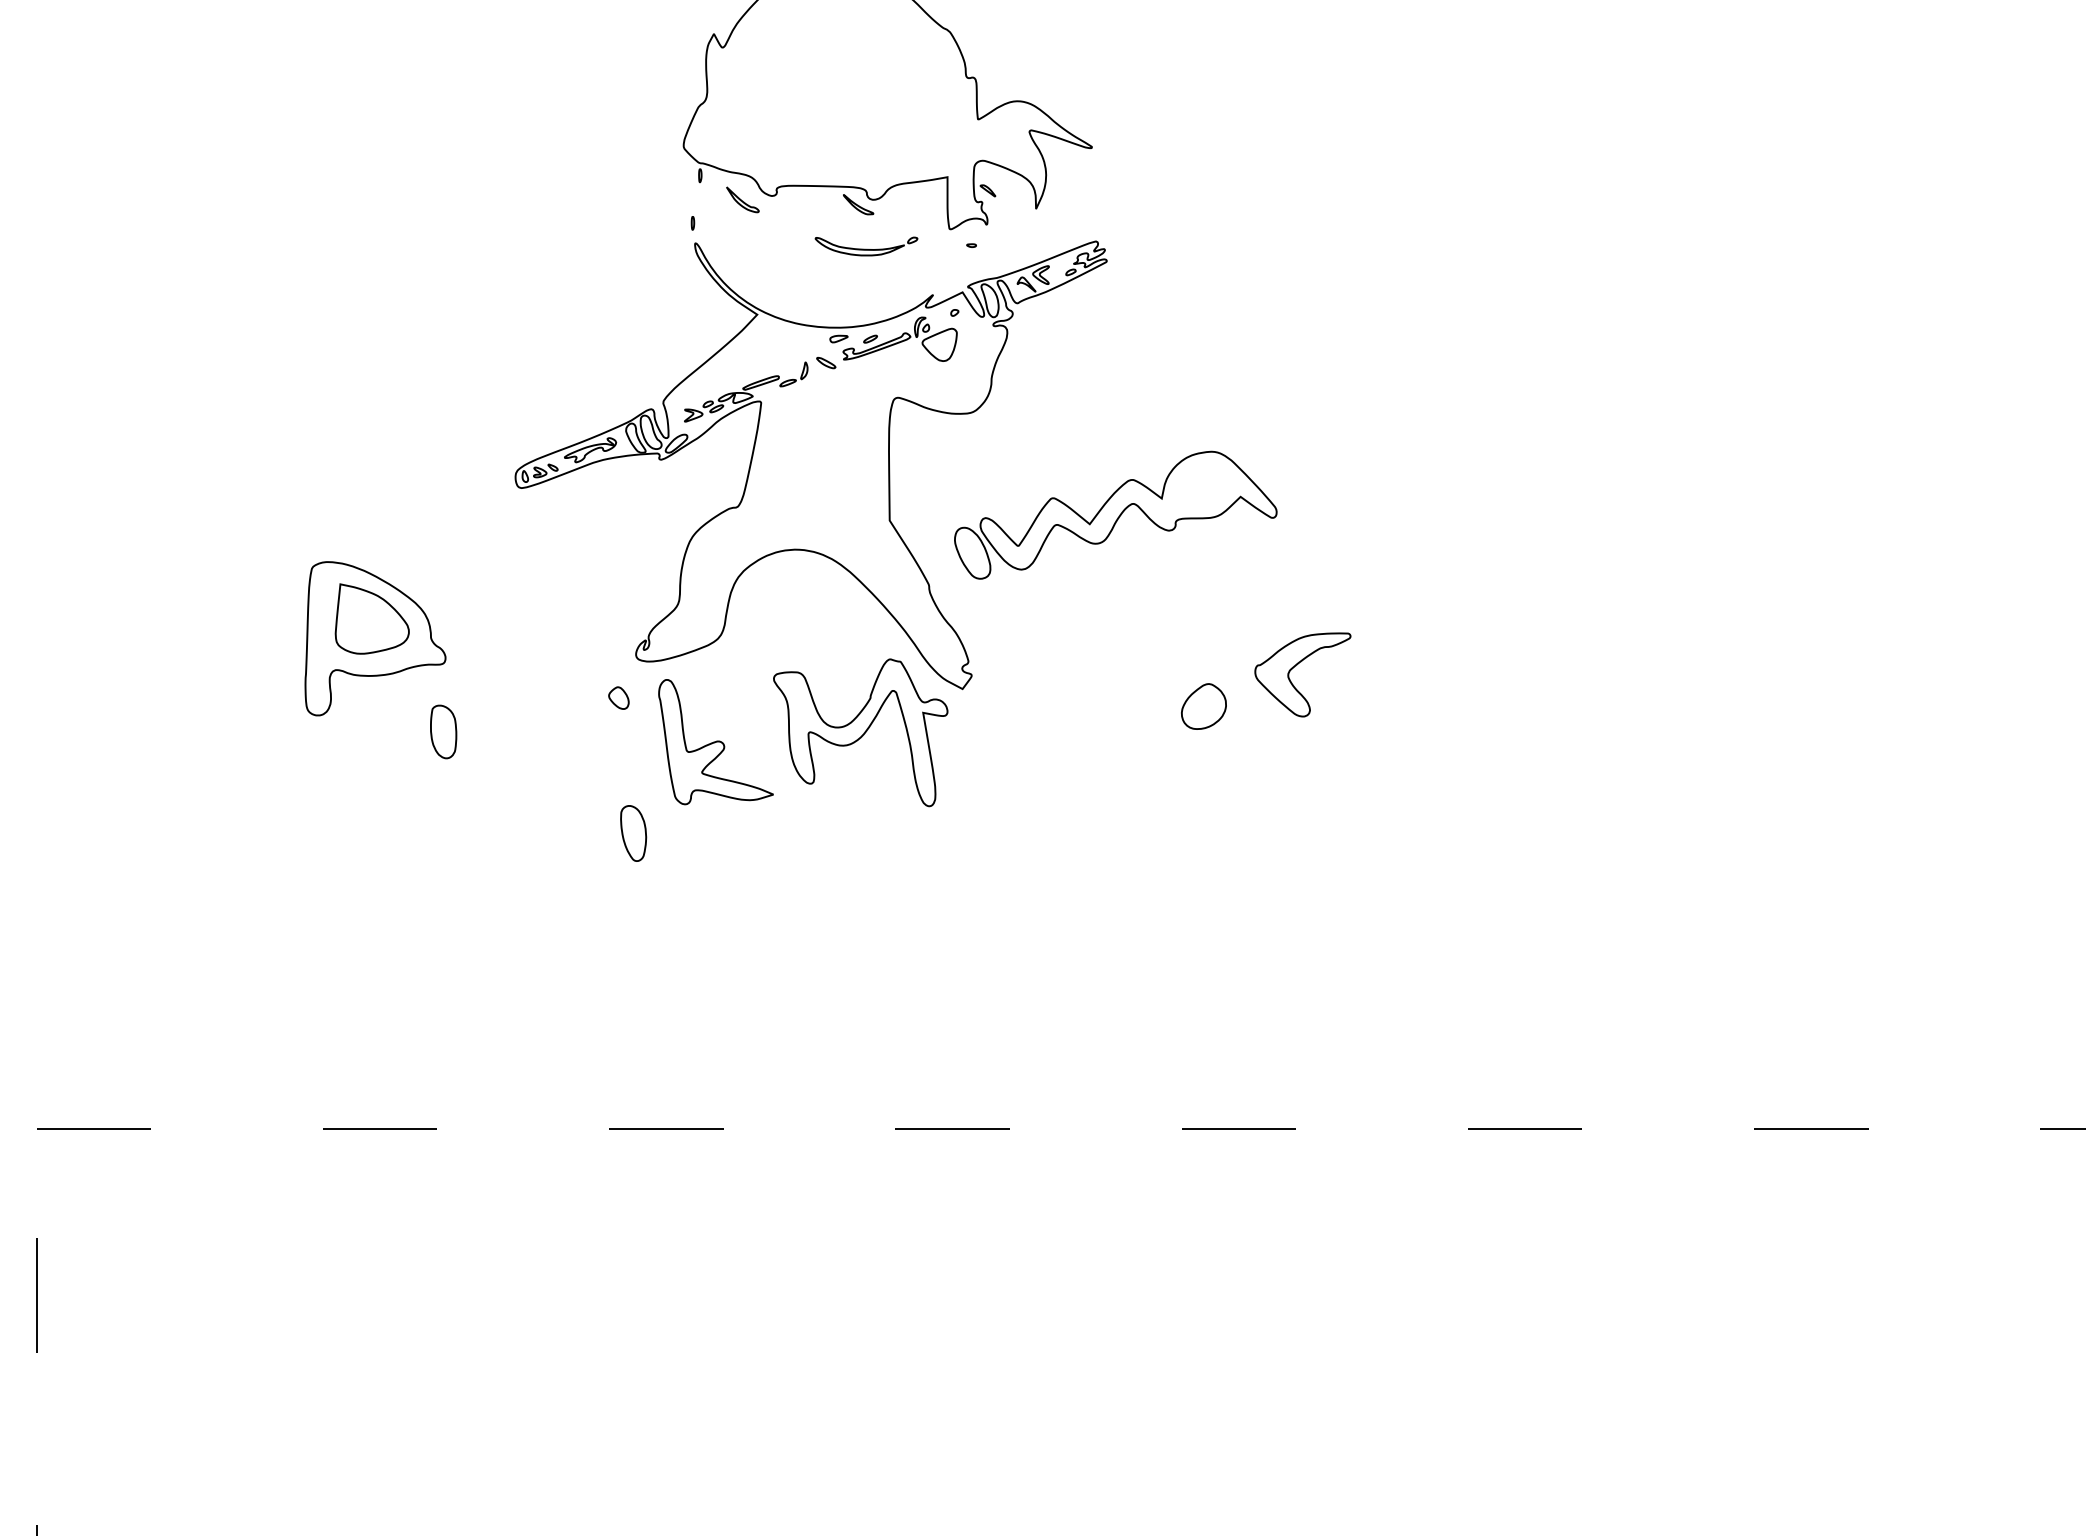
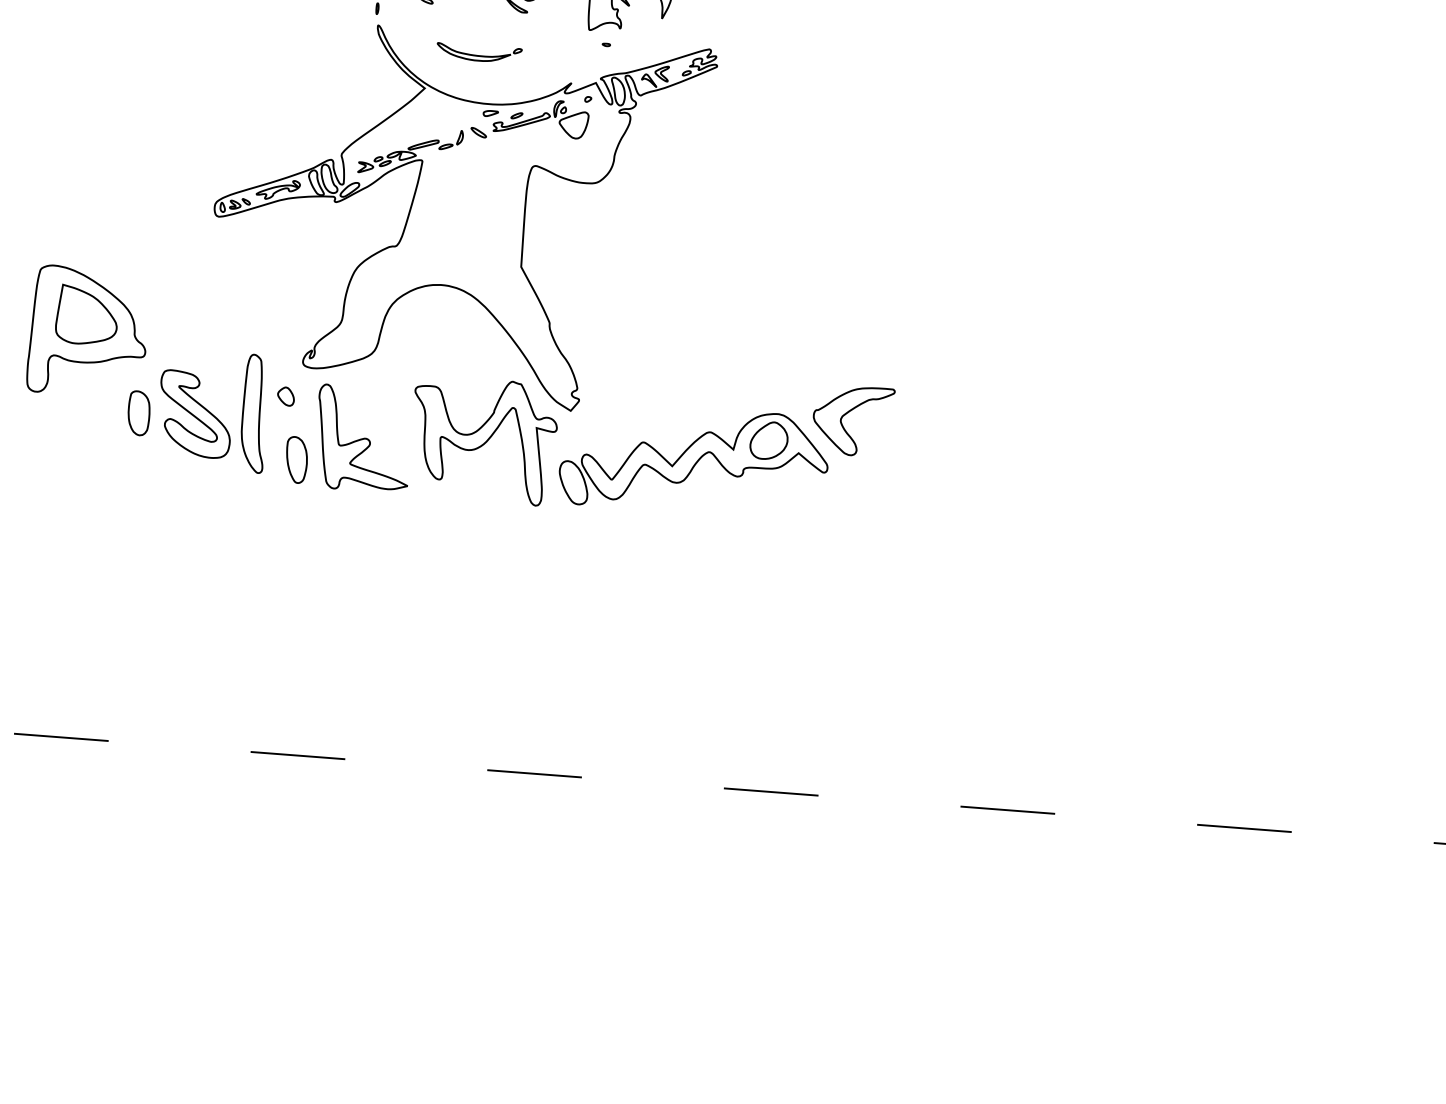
part: (866, 246) -> (479, 53), moved
part: (1115, 514) -> (694, 459), moved
part: (582, 721) -> (254, 413), added
part: (511, 727) -> (195, 413), added
part: (633, 833) -> (296, 460), moved

